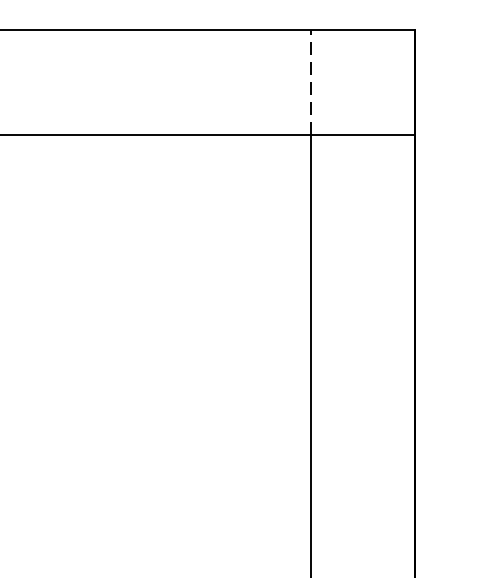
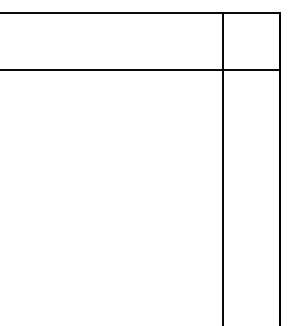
line: (310, 82) -> (222, 41), dashed -> solid

